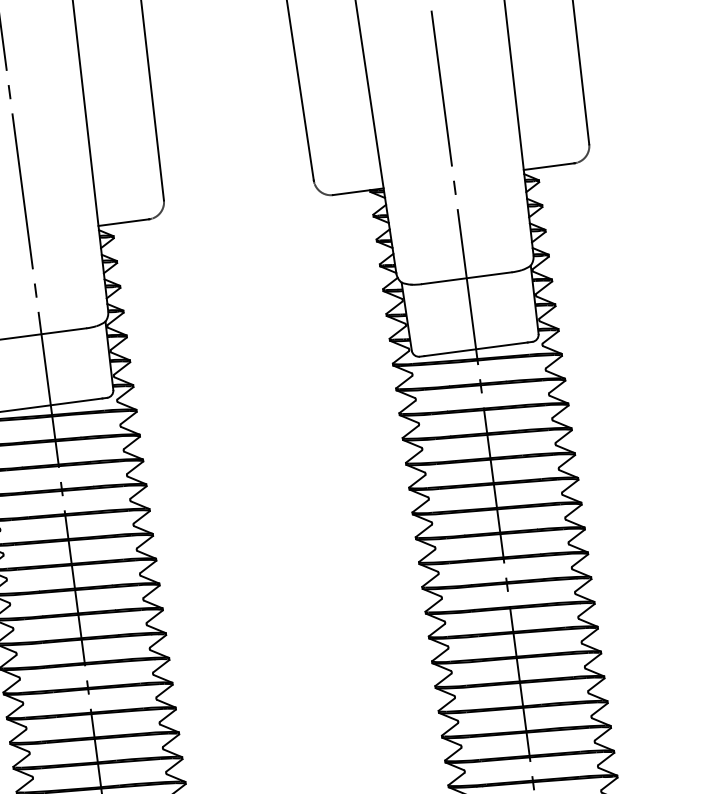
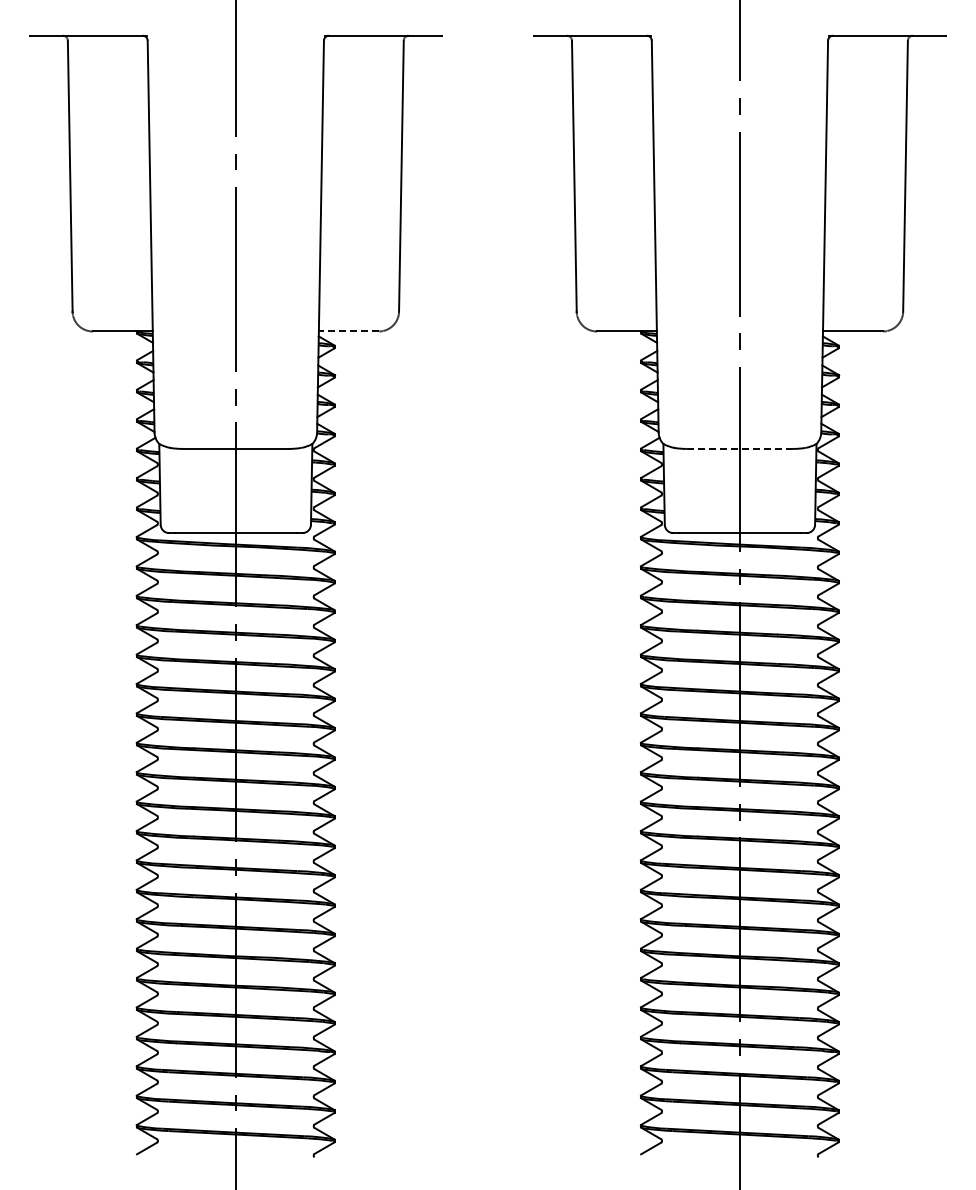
line: (123, 222) -> (348, 331), solid -> dashed
line: (466, 277) -> (739, 448), solid -> dashed

